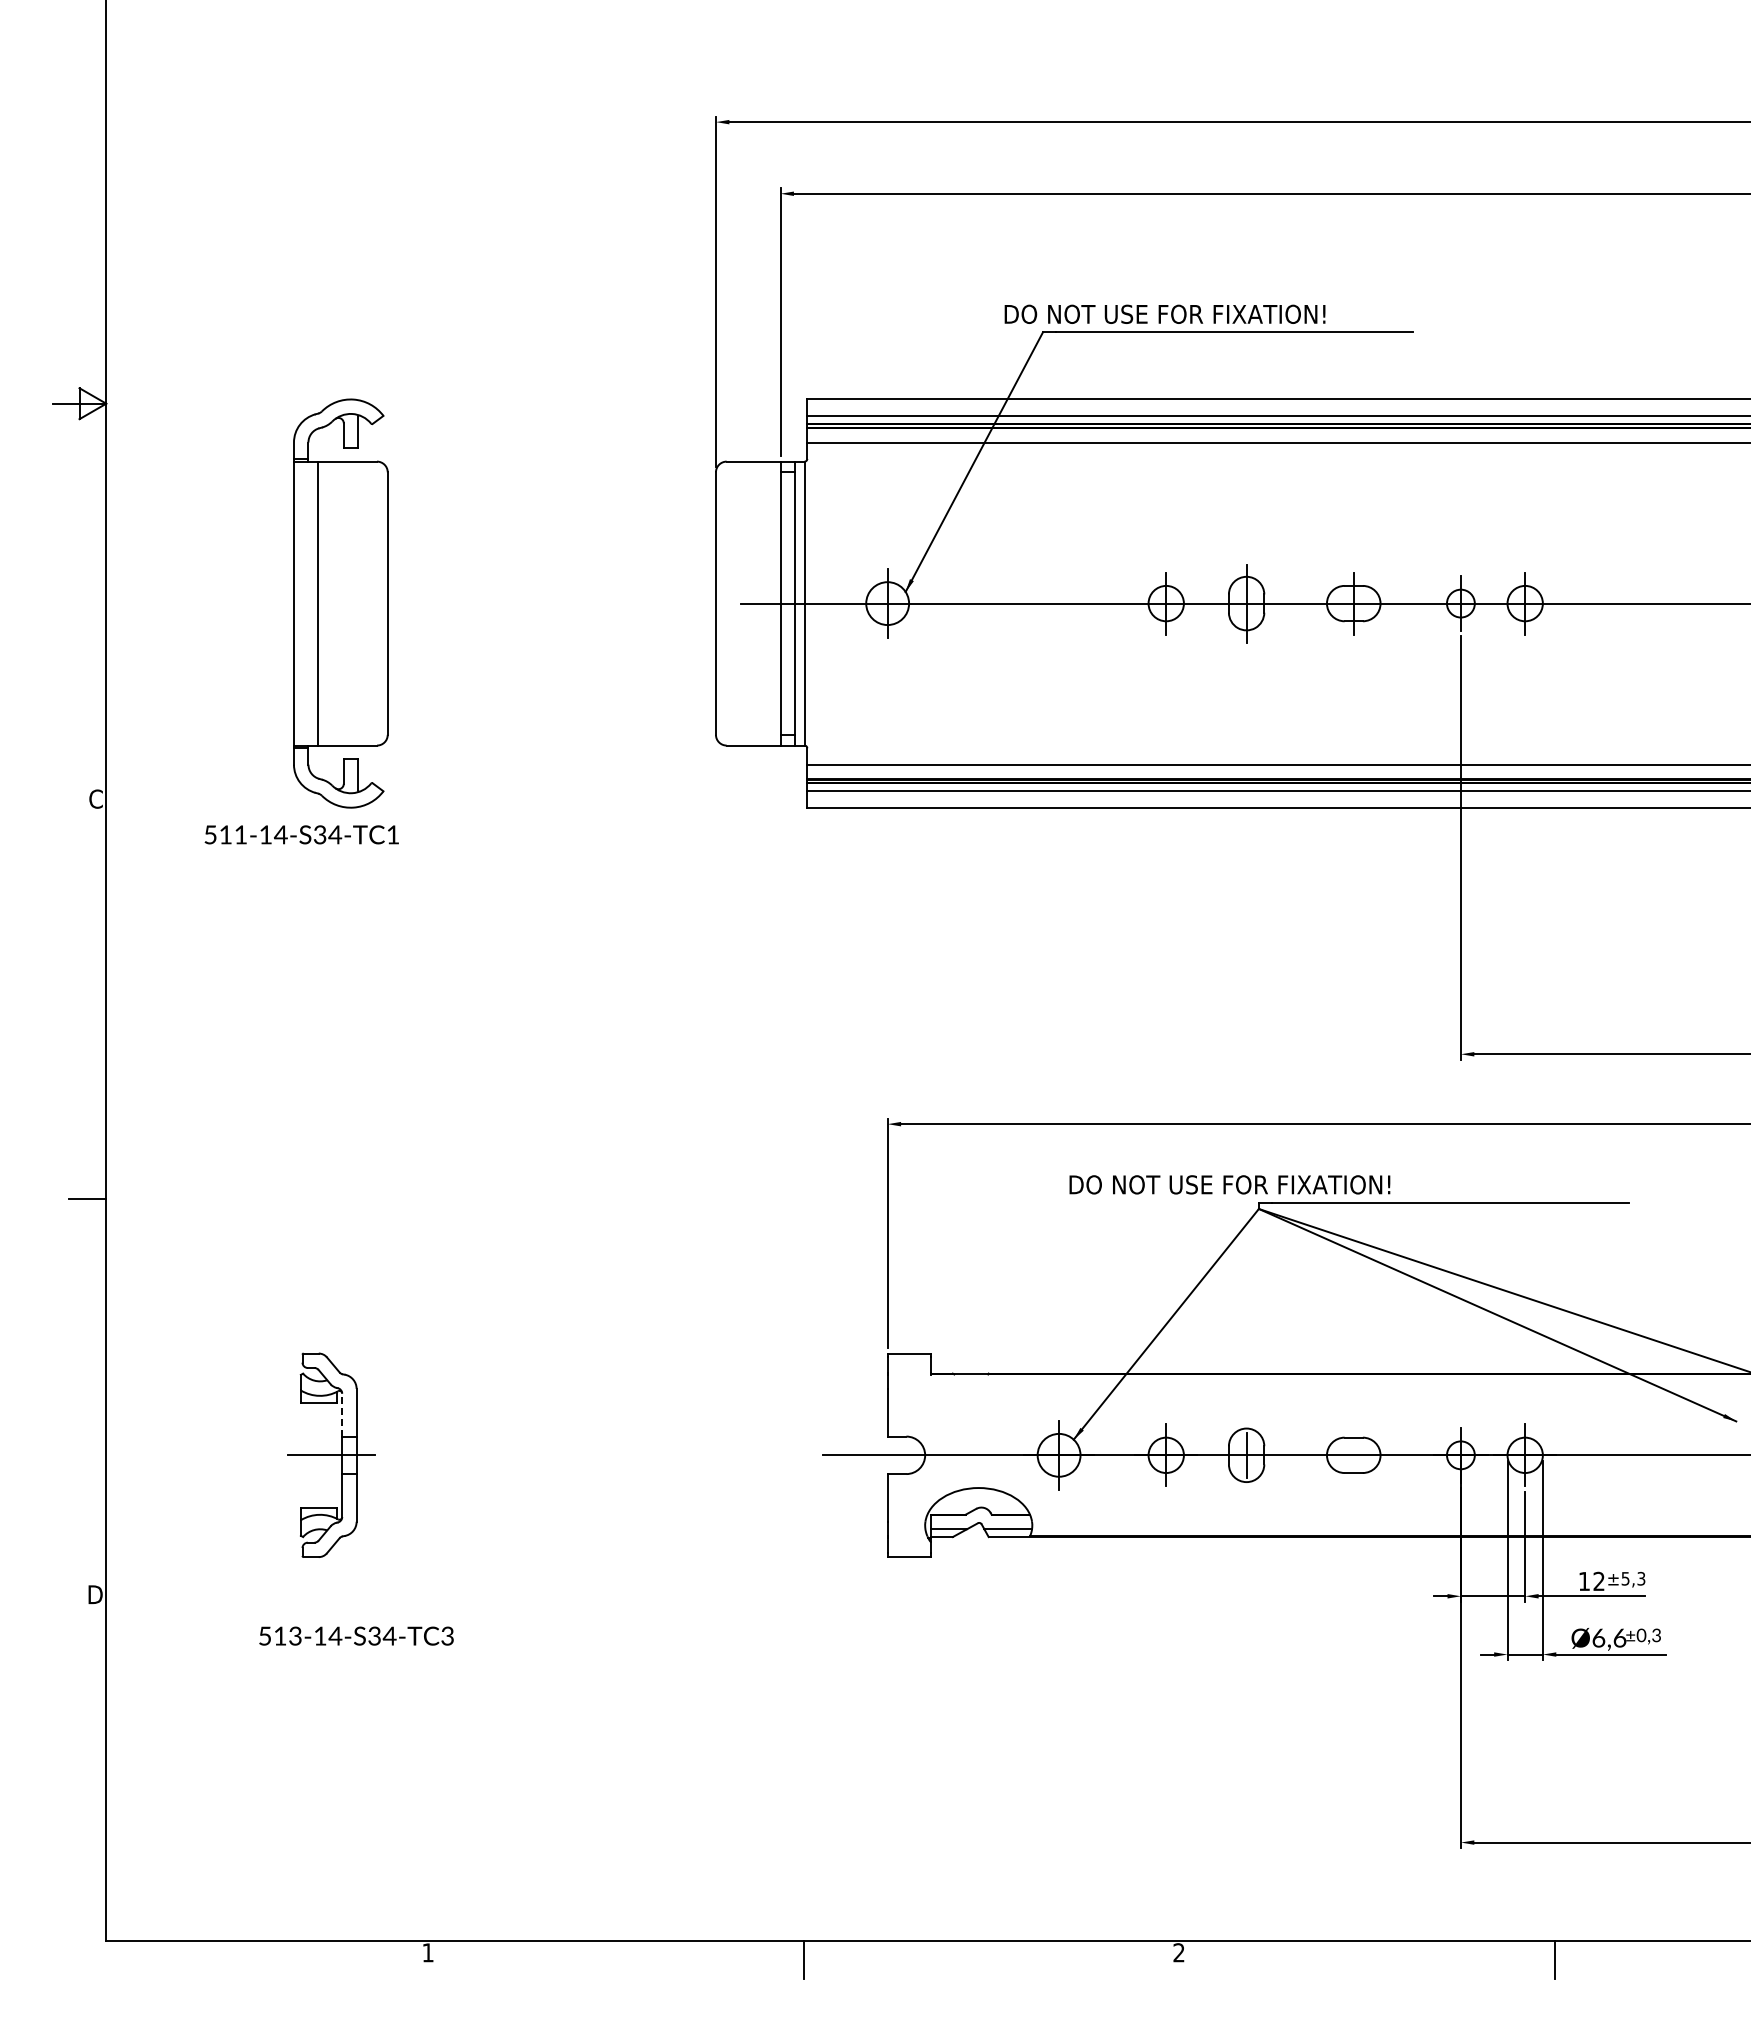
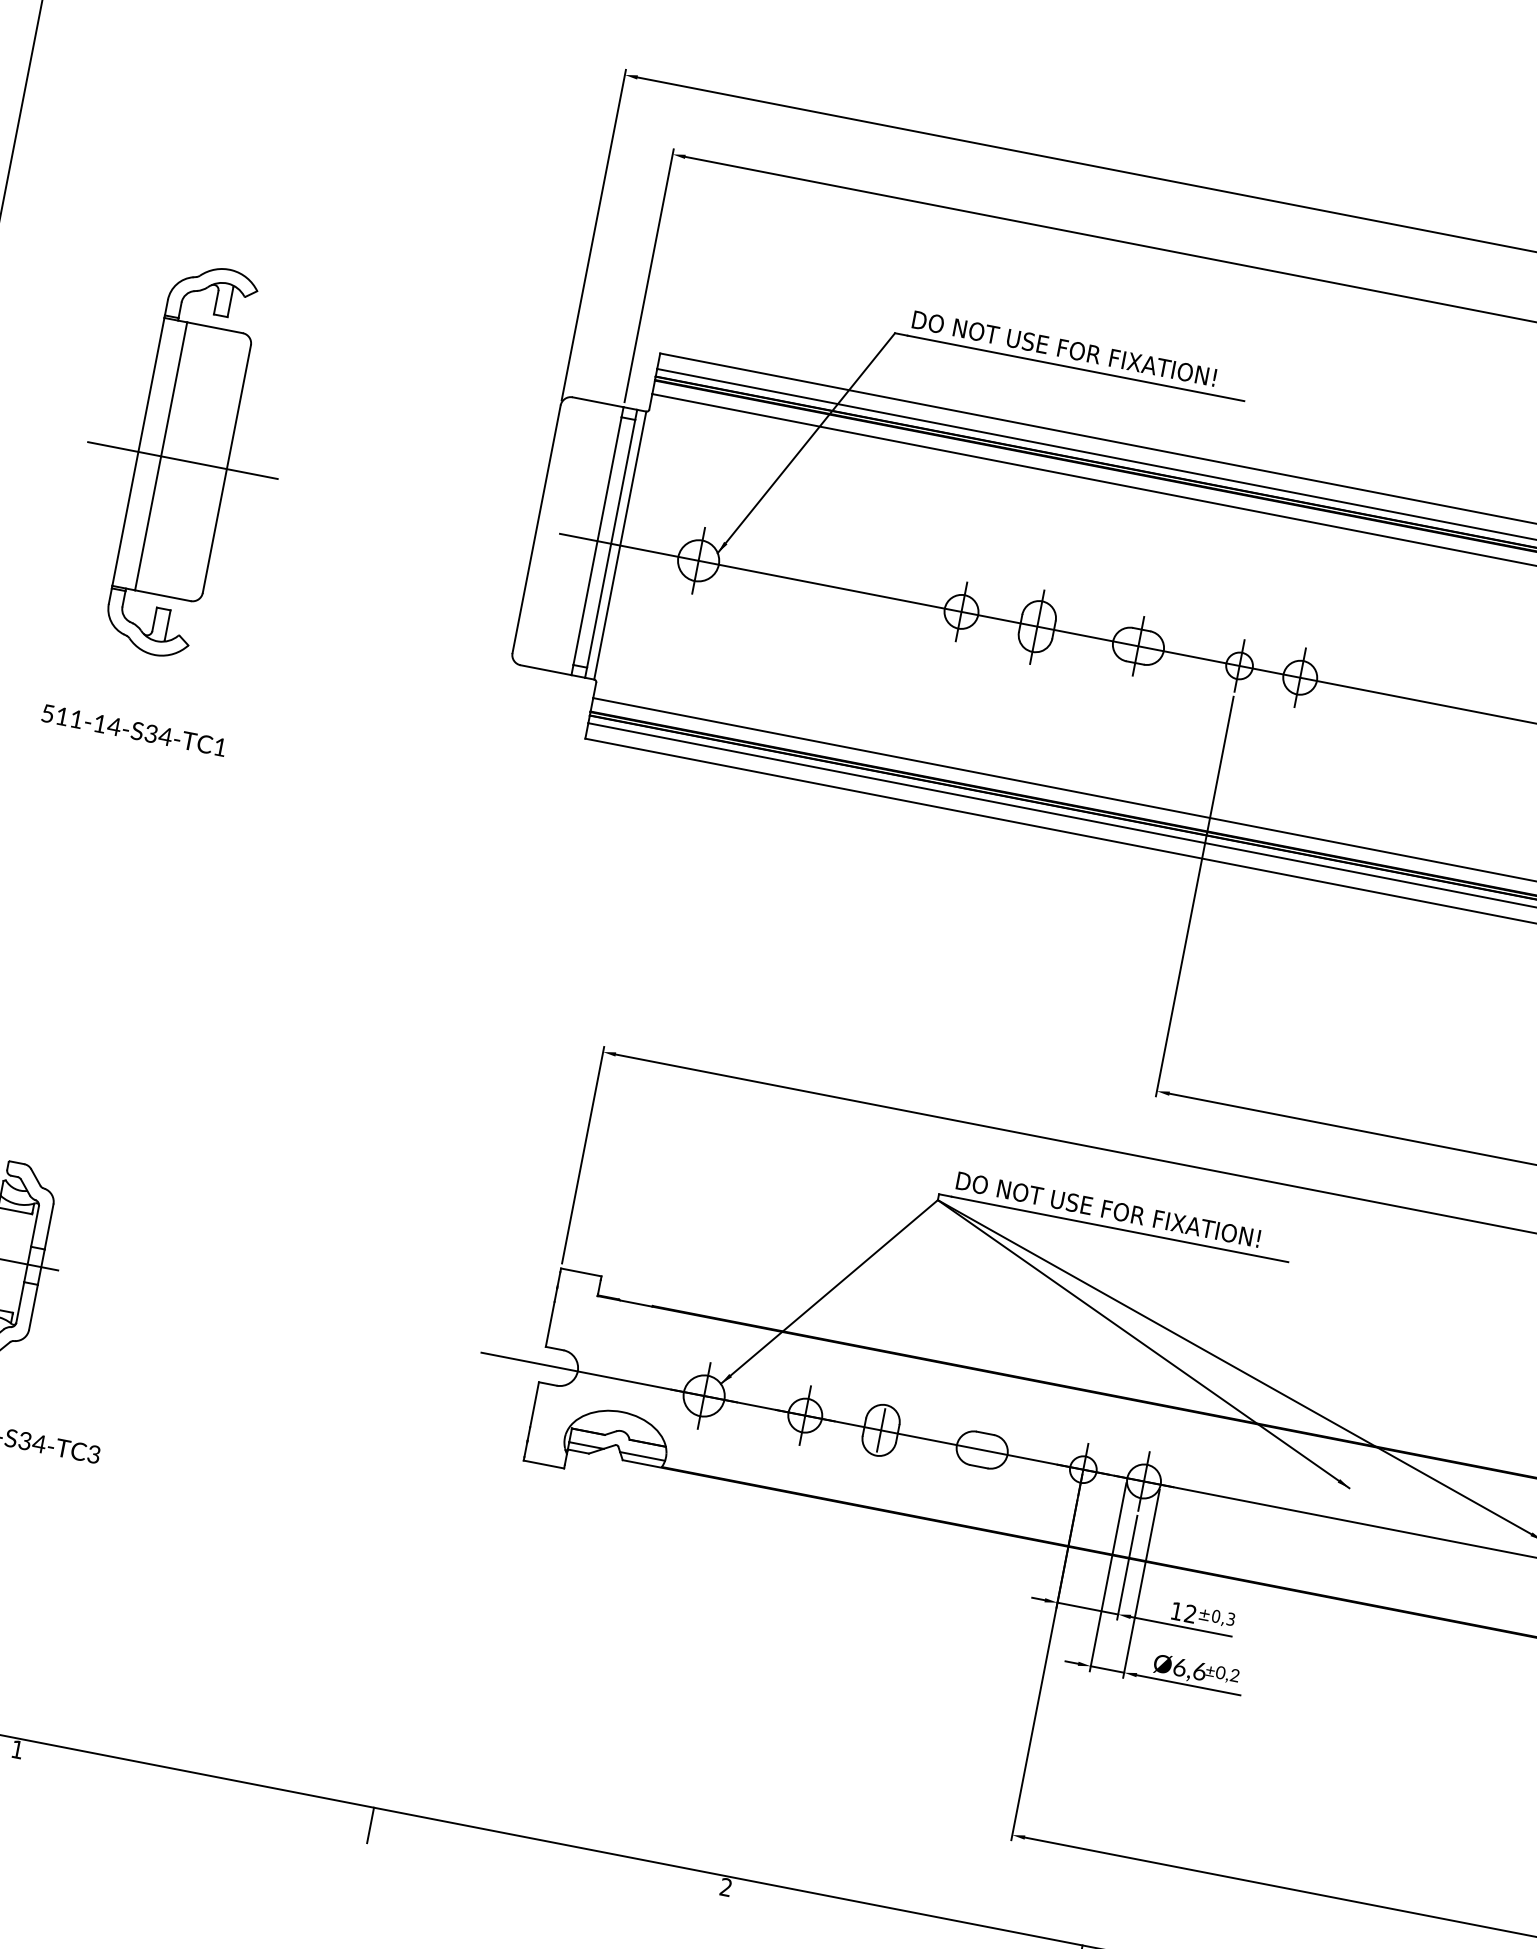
text: (1164, 313) -> (1064, 347), moved
line: (340, 603) -> (182, 460), added
text: (301, 834) -> (133, 730), moved
text: (1229, 1184) -> (1108, 1209), moved
line: (342, 1415) -> (35, 1226), dashed -> solid
text: (1625, 1578) -> (1216, 1616), ±5,3 -> ±0,3
text: (1656, 1637) -> (1234, 1677), ±0,3 -> ±0,2

